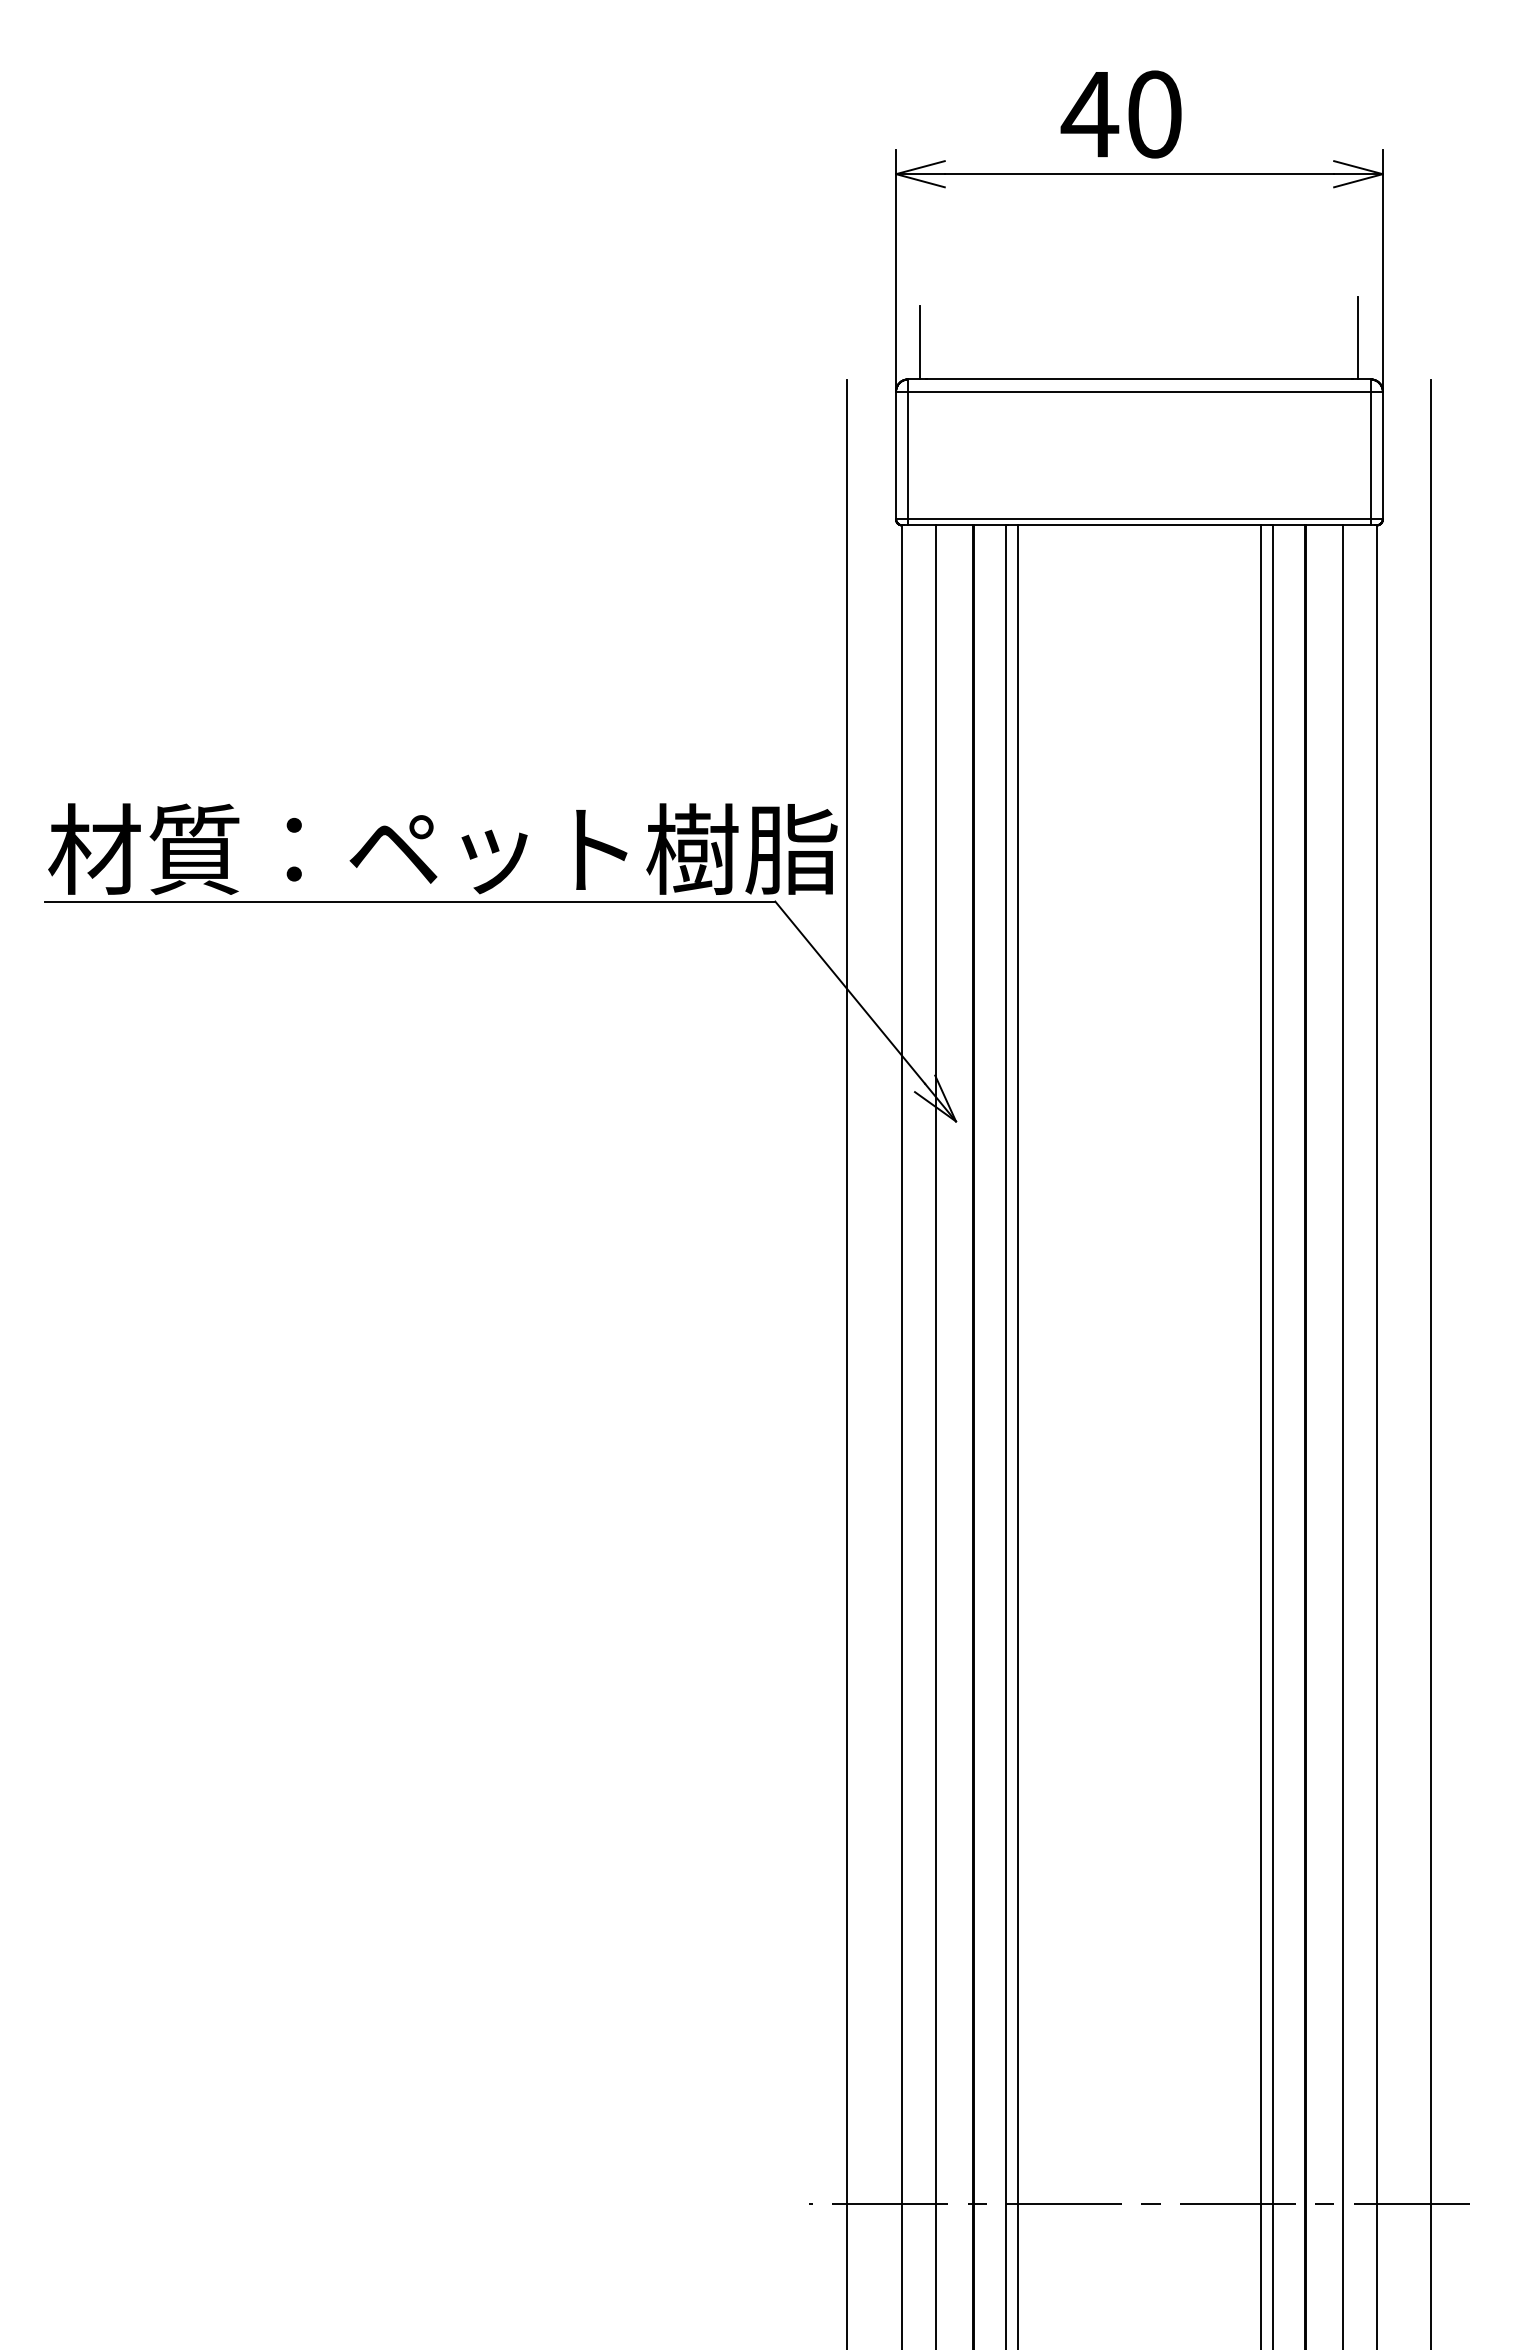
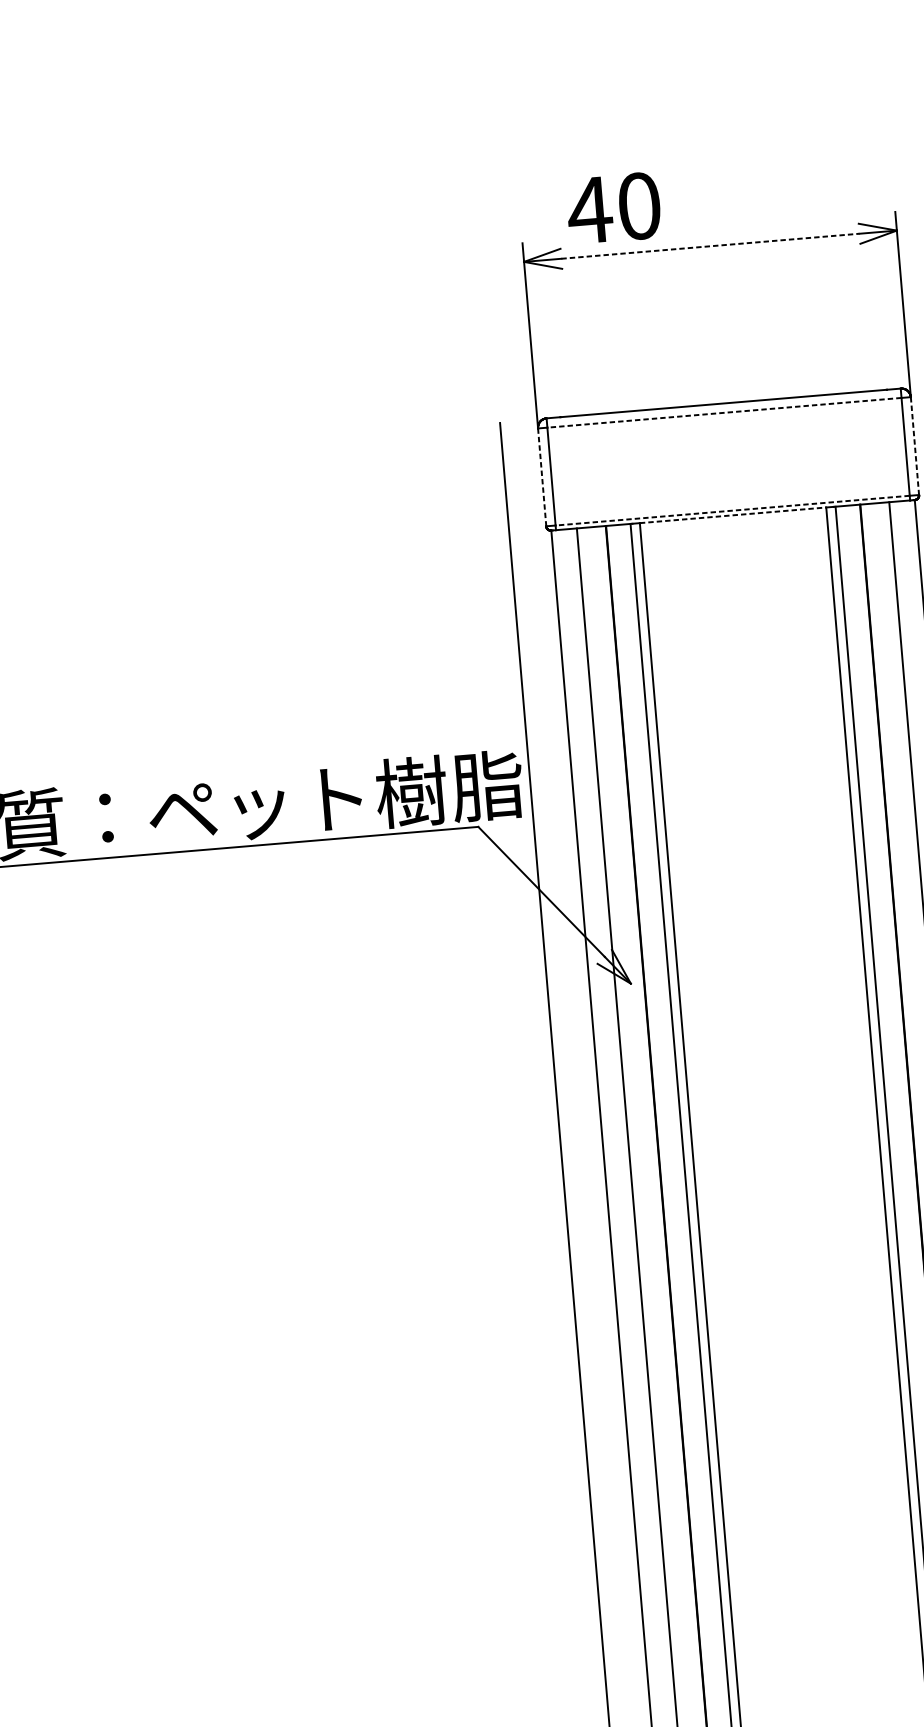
text: (1120, 114) -> (613, 208), moved
line: (1139, 174) -> (710, 246), solid -> dashed
line: (1358, 338) -> (888, 358), removed
line: (920, 342) -> (553, 389), removed
line: (1138, 391) -> (723, 412), solid -> dashed
line: (896, 455) -> (542, 477), solid -> dashed
line: (1382, 455) -> (914, 446), solid -> dashed
line: (1138, 519) -> (731, 510), solid -> dashed
line: (1139, 525) -> (733, 515), solid -> dashed

